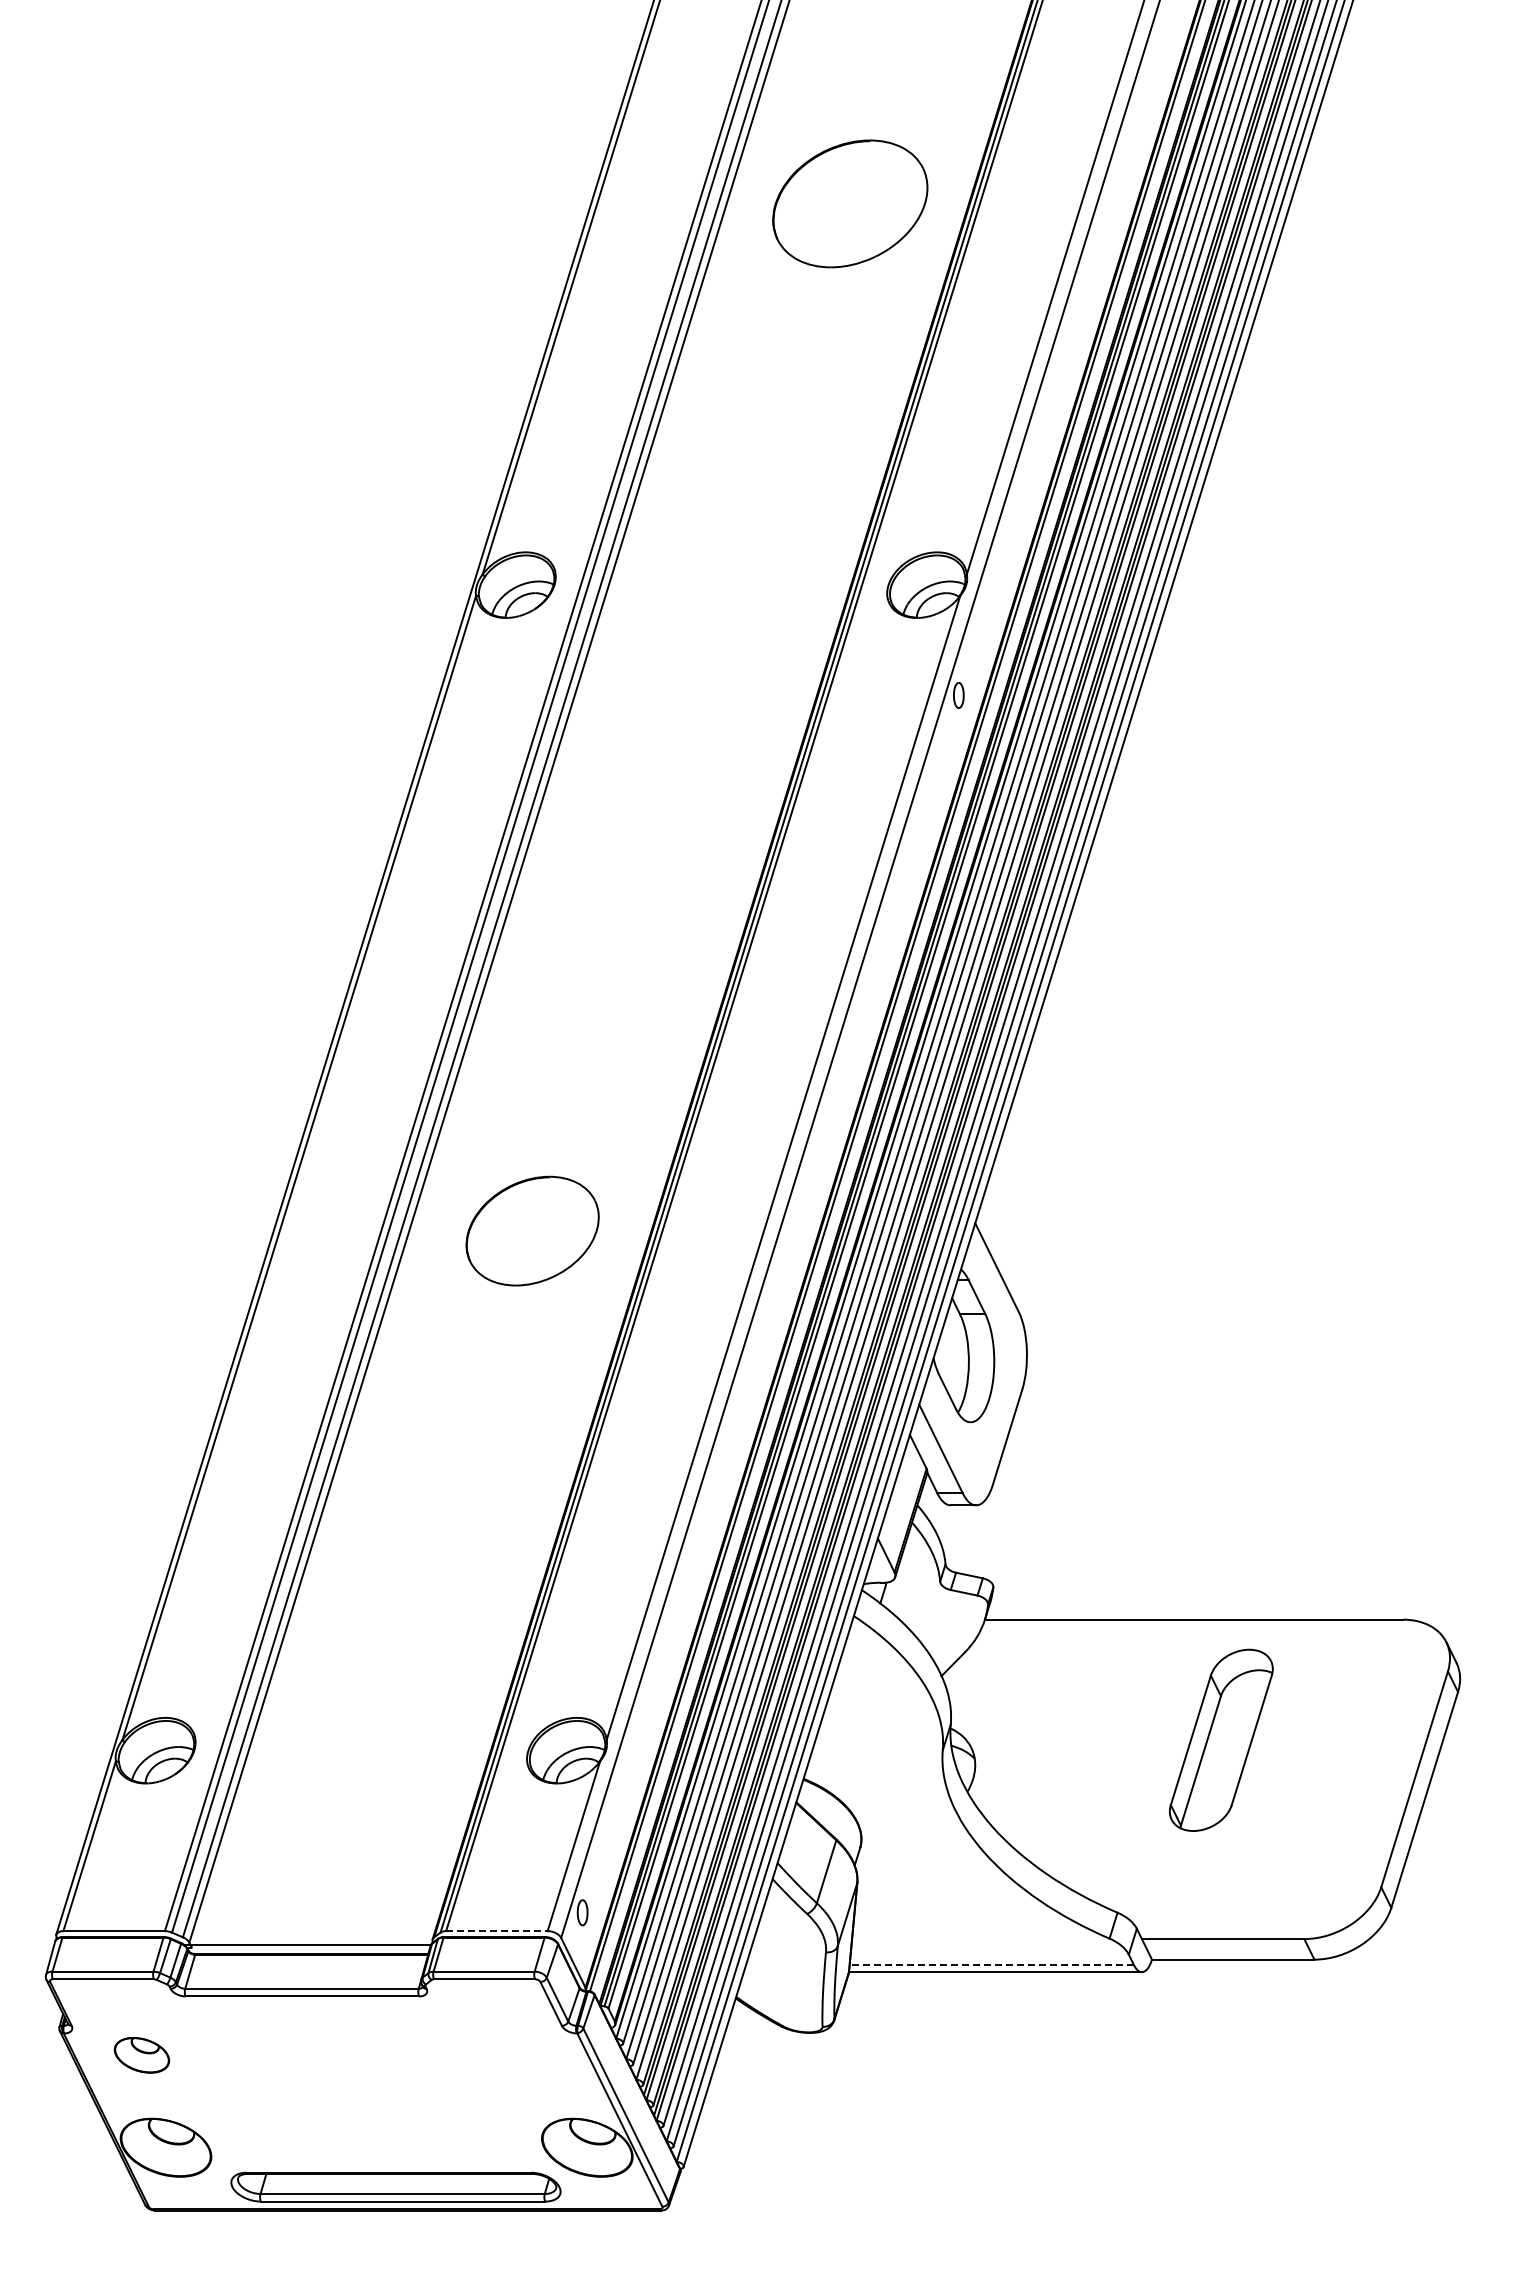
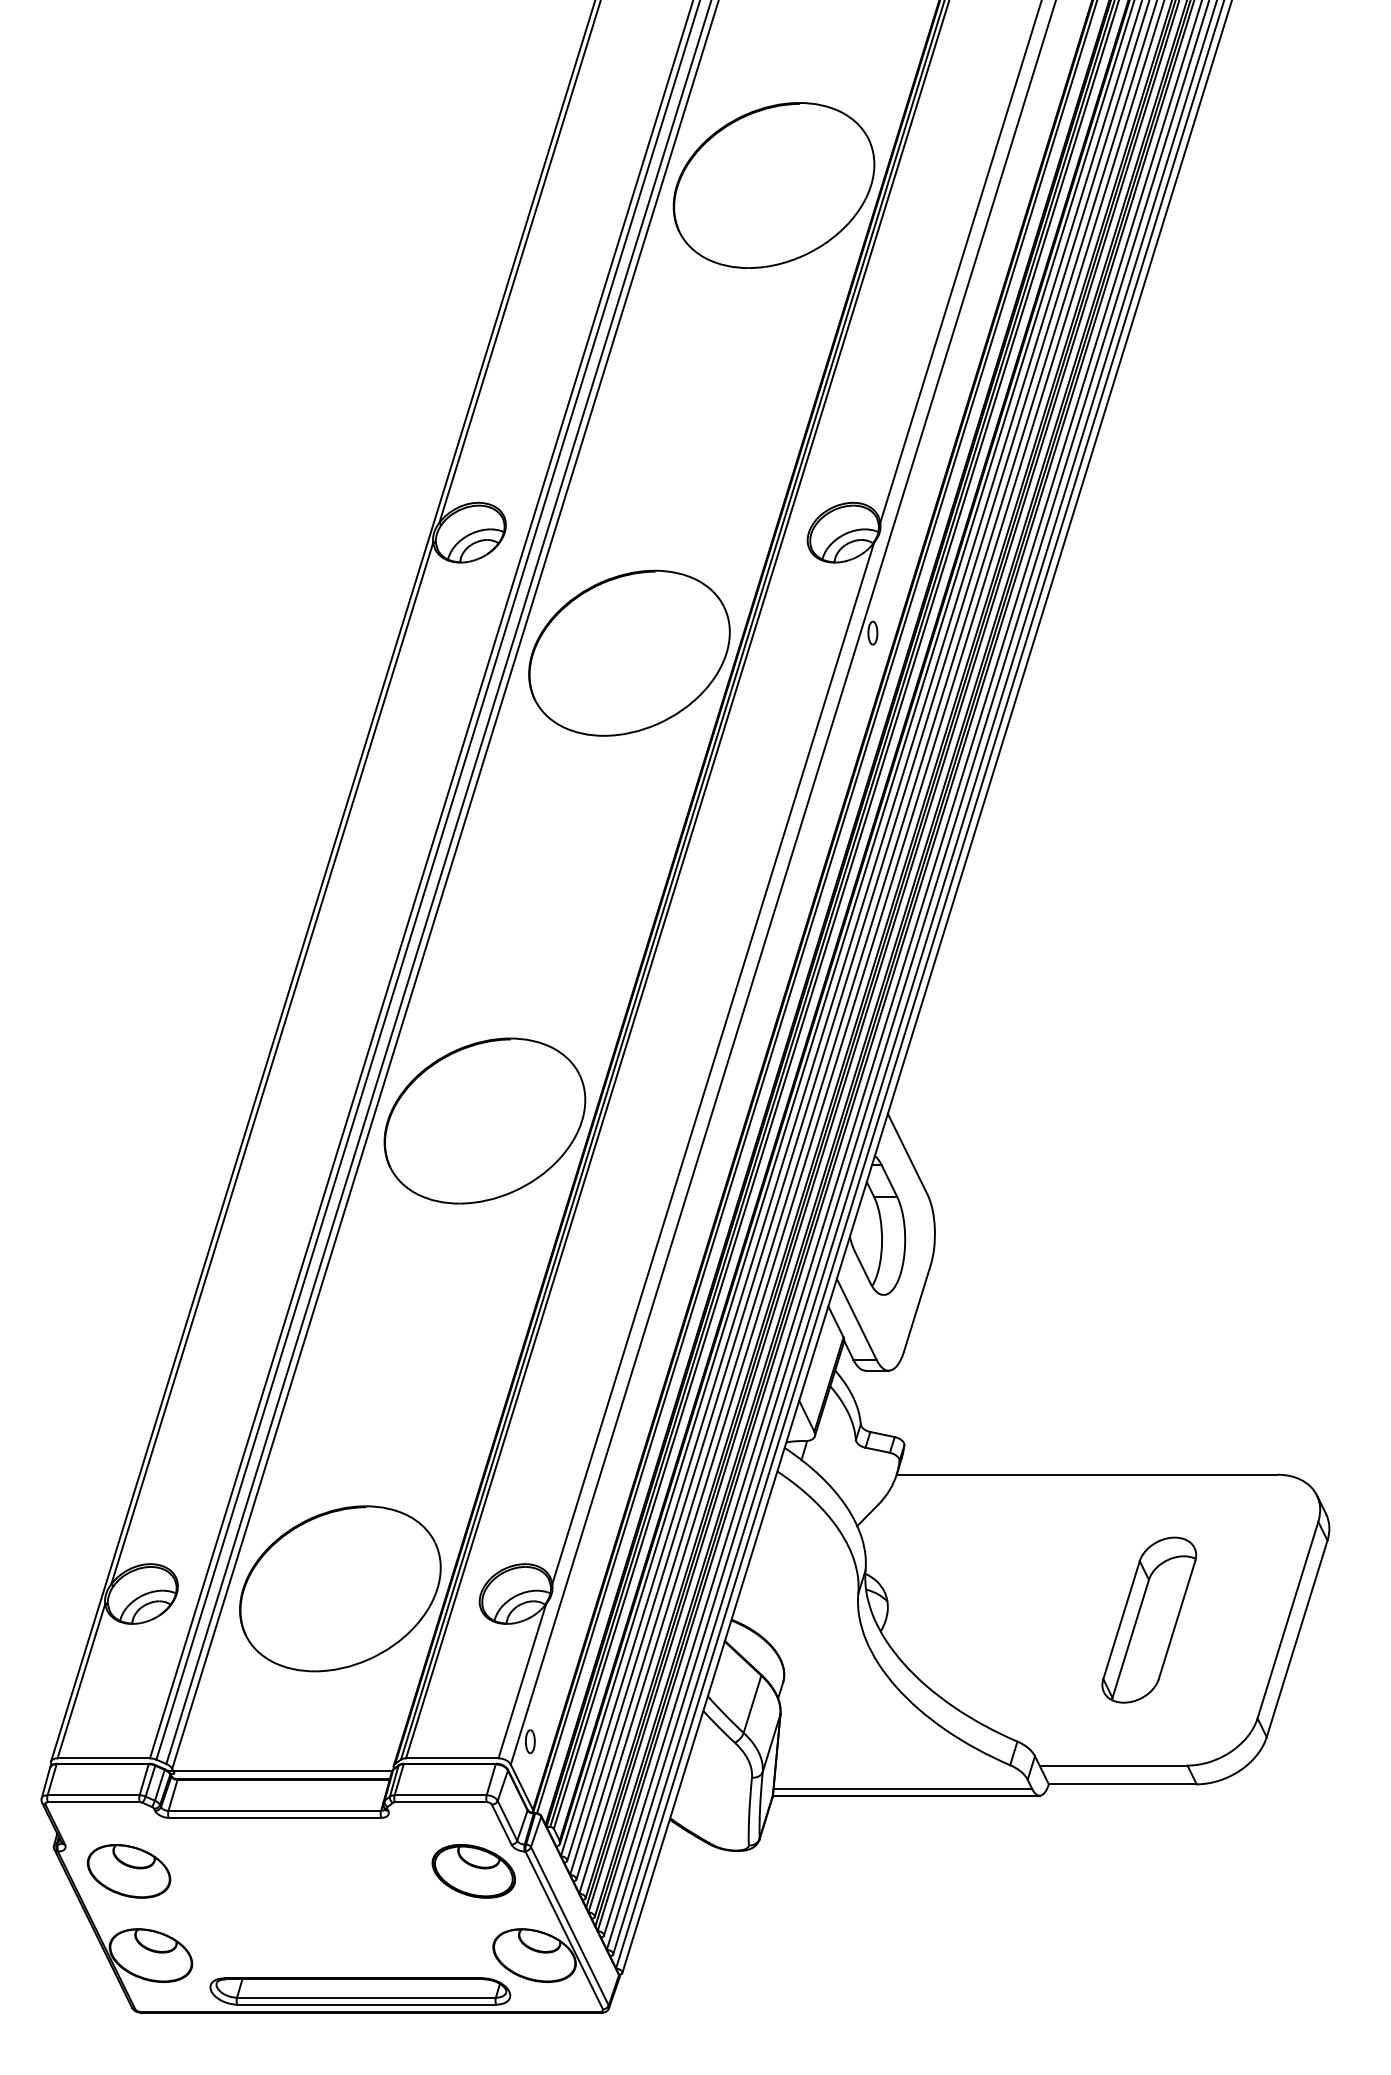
part: (850, 203) -> (774, 185), size x1.43
part: (691, 717) -> (629, 653), added
part: (532, 1230) -> (484, 1120), size x1.67
part: (1221, 1739) -> (1149, 1619), moved
part: (374, 1744) -> (340, 1588), added
line: (496, 1931) -> (451, 1758), dashed -> solid
line: (991, 1964) -> (902, 1788), dashed -> solid
part: (141, 2055) -> (128, 1871), size x1.67
part: (520, 2055) -> (473, 1871), added

